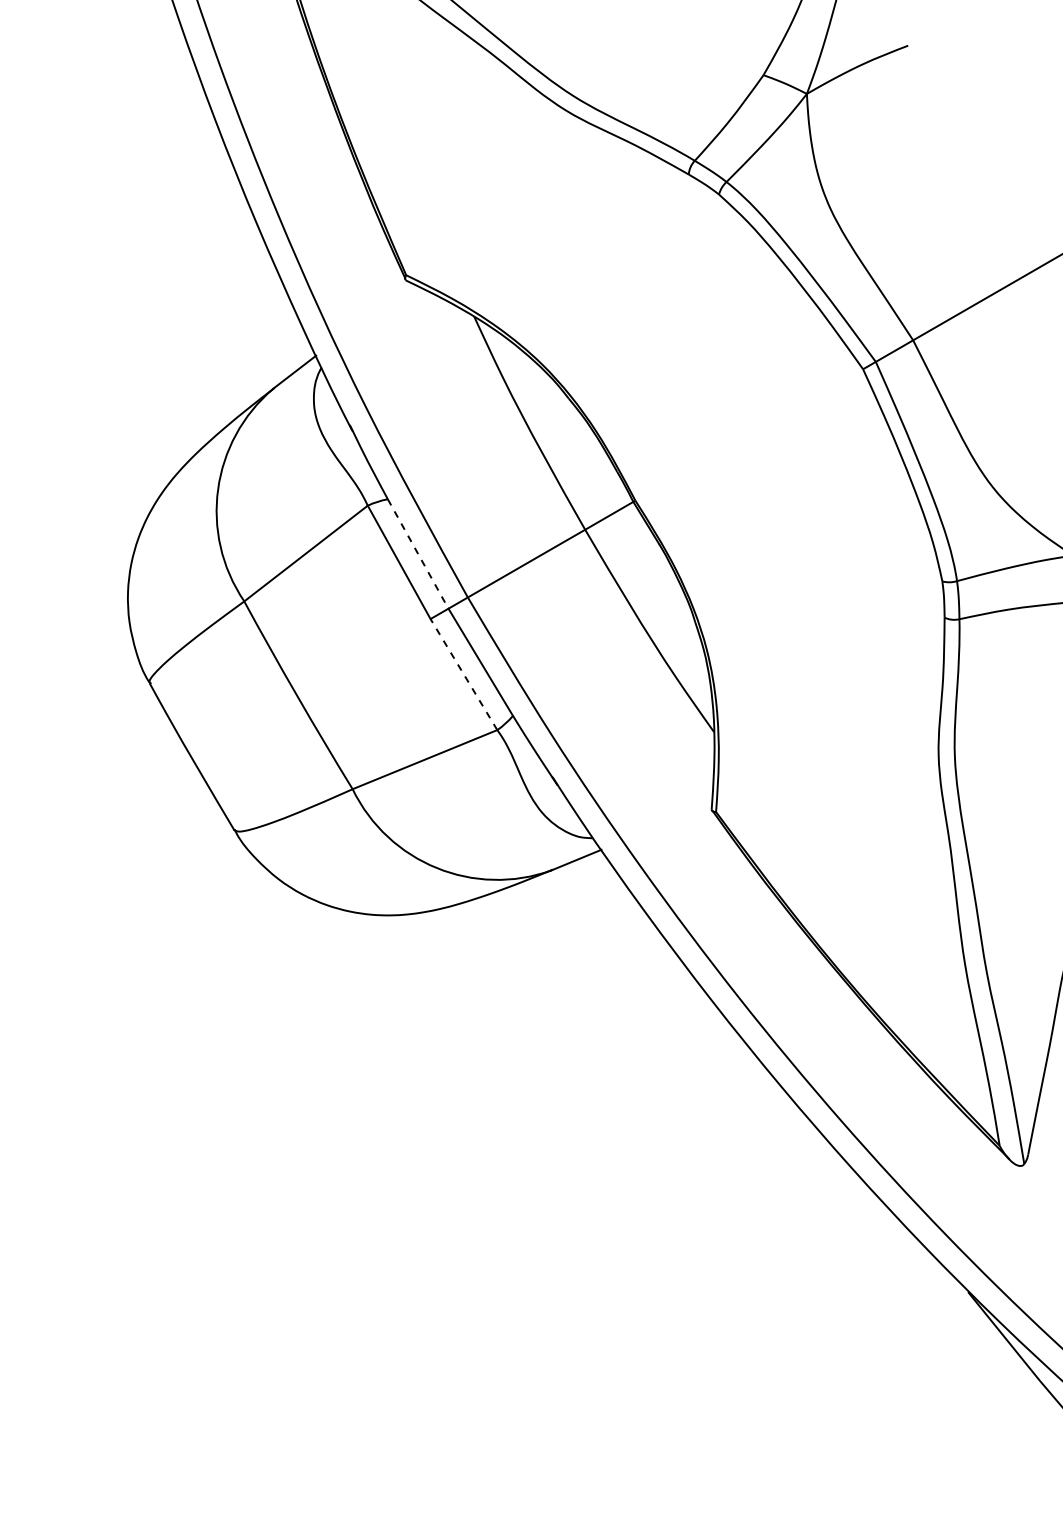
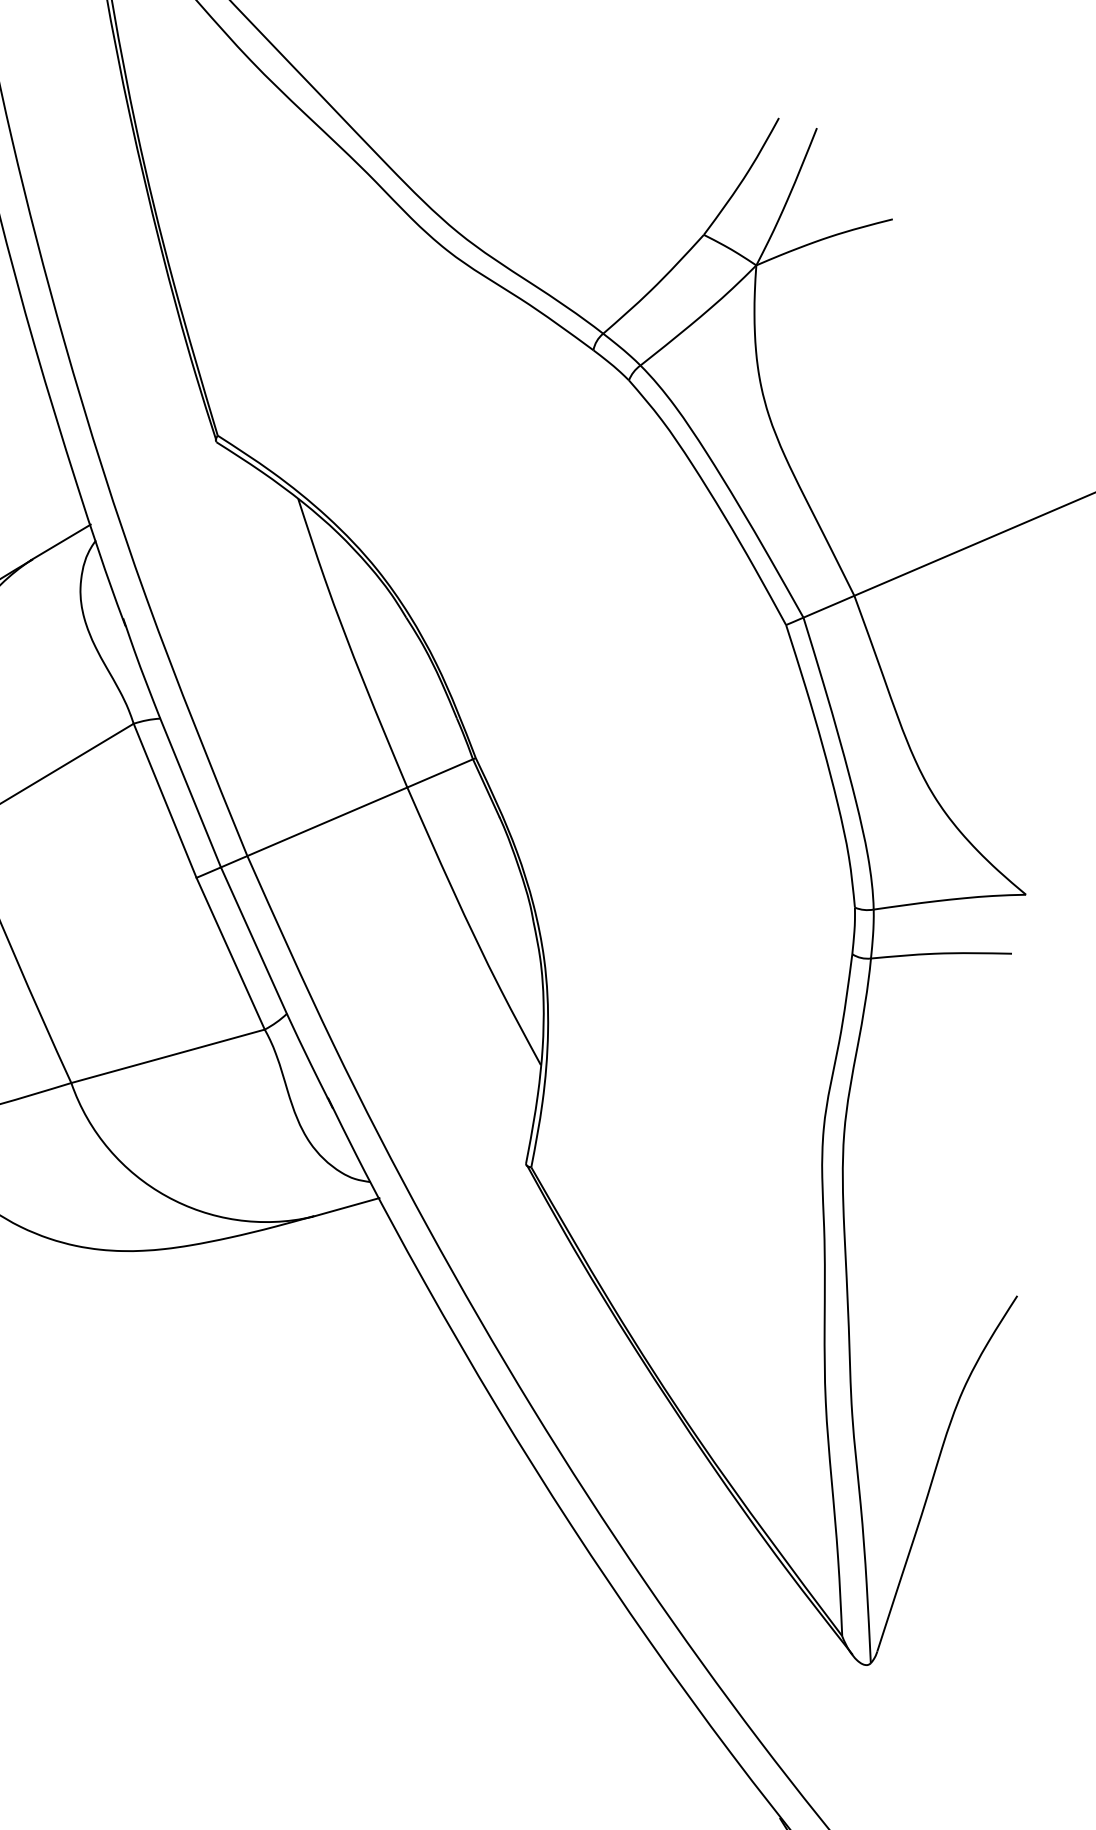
line: (418, 553) -> (191, 792), dashed -> solid
line: (463, 674) -> (230, 953), dashed -> solid

